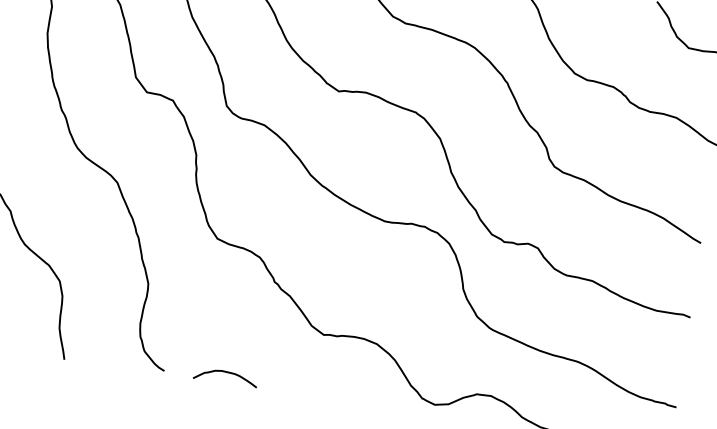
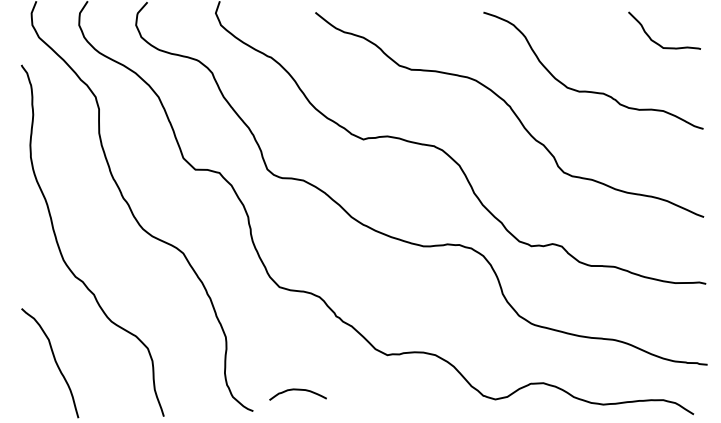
curve: (225, 372) -> (297, 390), moved

